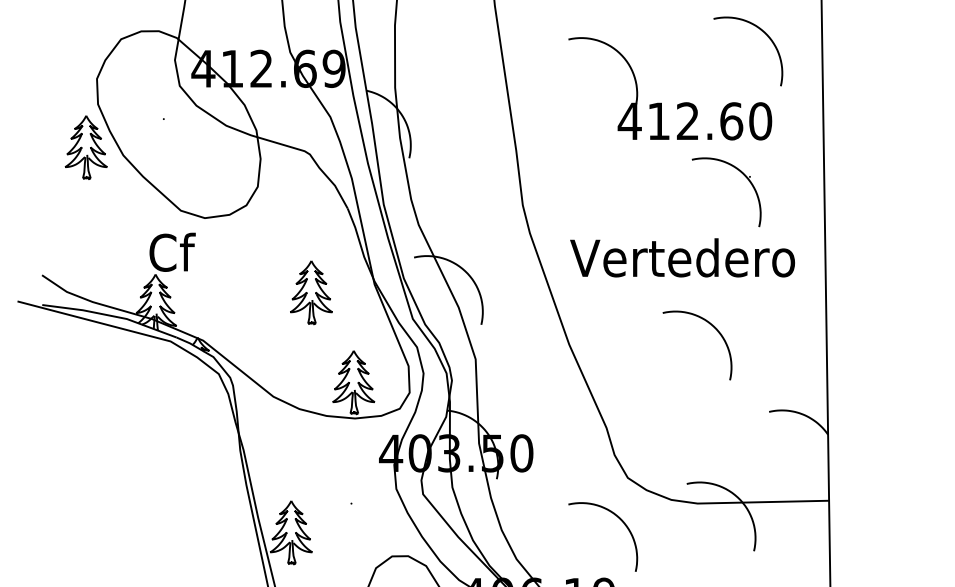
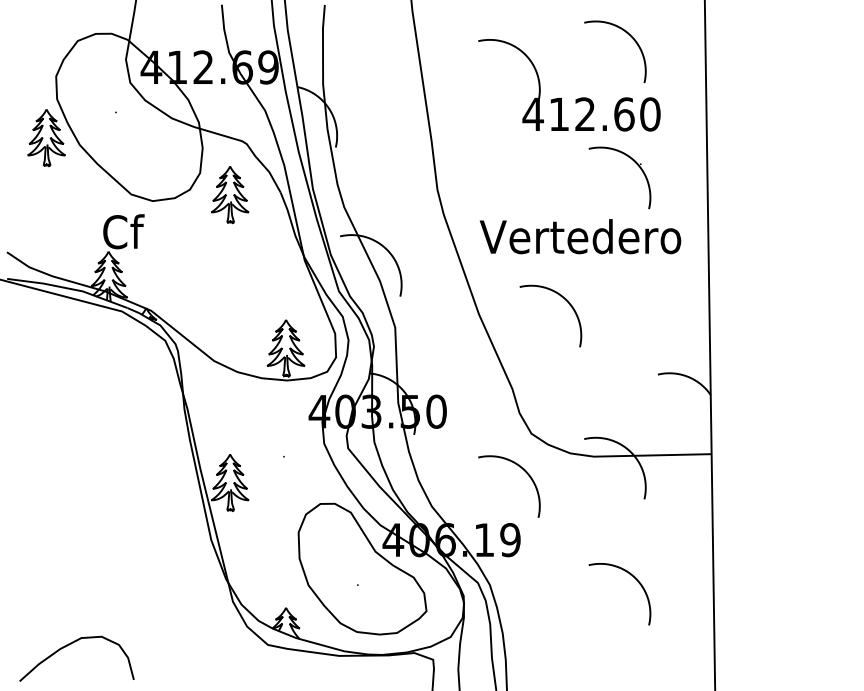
curve: (761, 32) -> (627, 34), moved
part: (311, 293) -> (230, 195), moved
curve: (709, 324) -> (561, 297), moved

